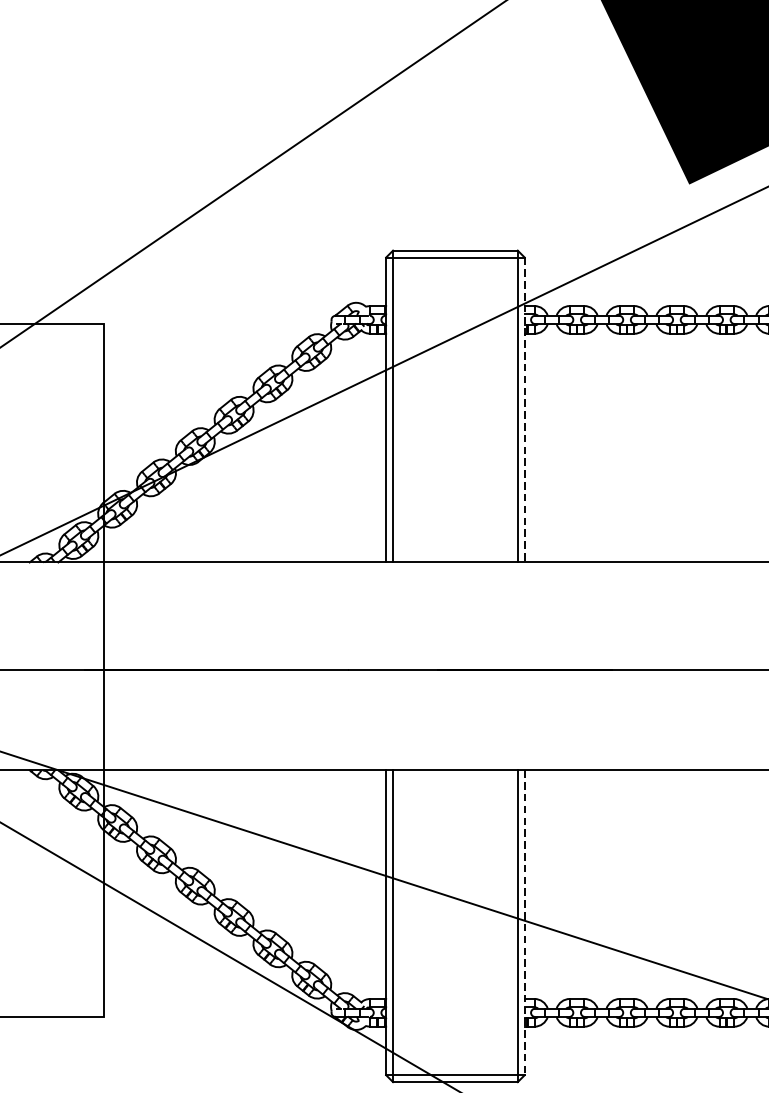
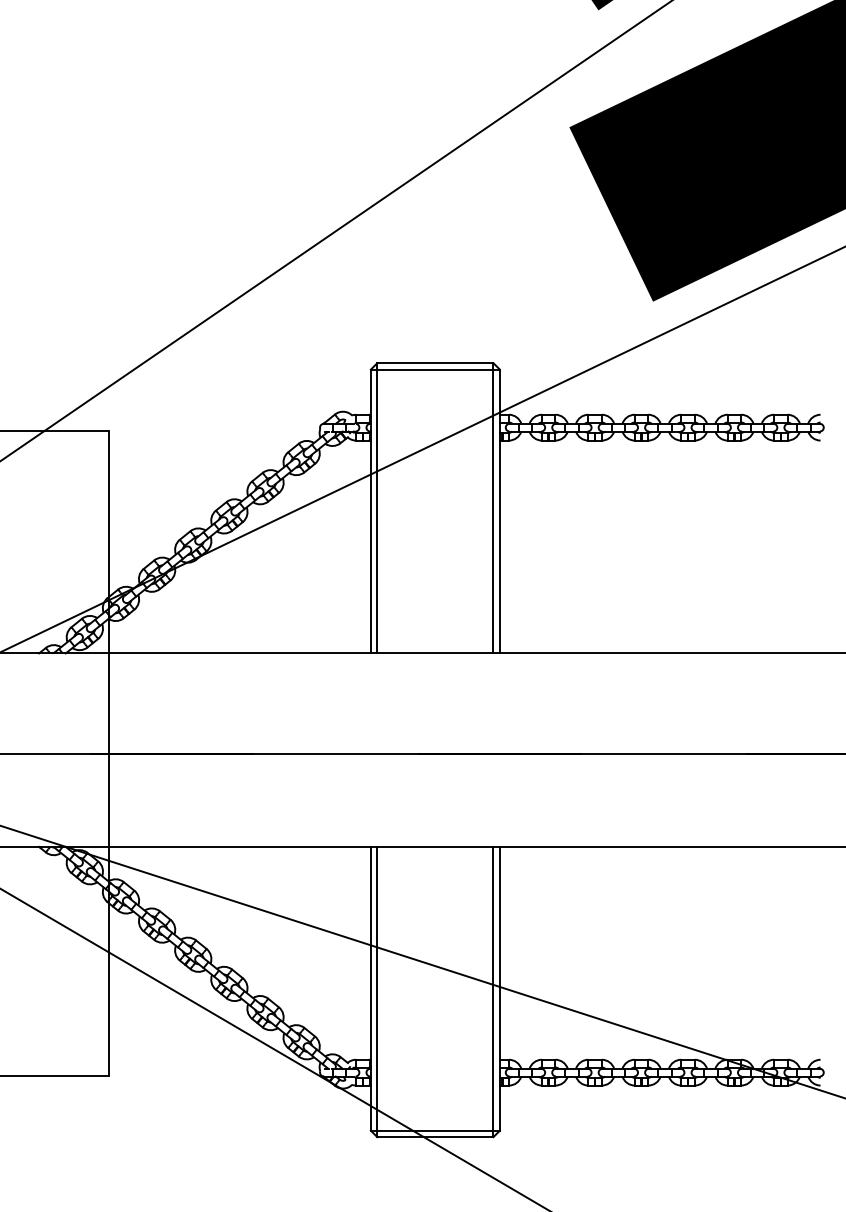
line: (524, 409) -> (499, 511), dashed -> solid
line: (524, 922) -> (499, 988), dashed -> solid

